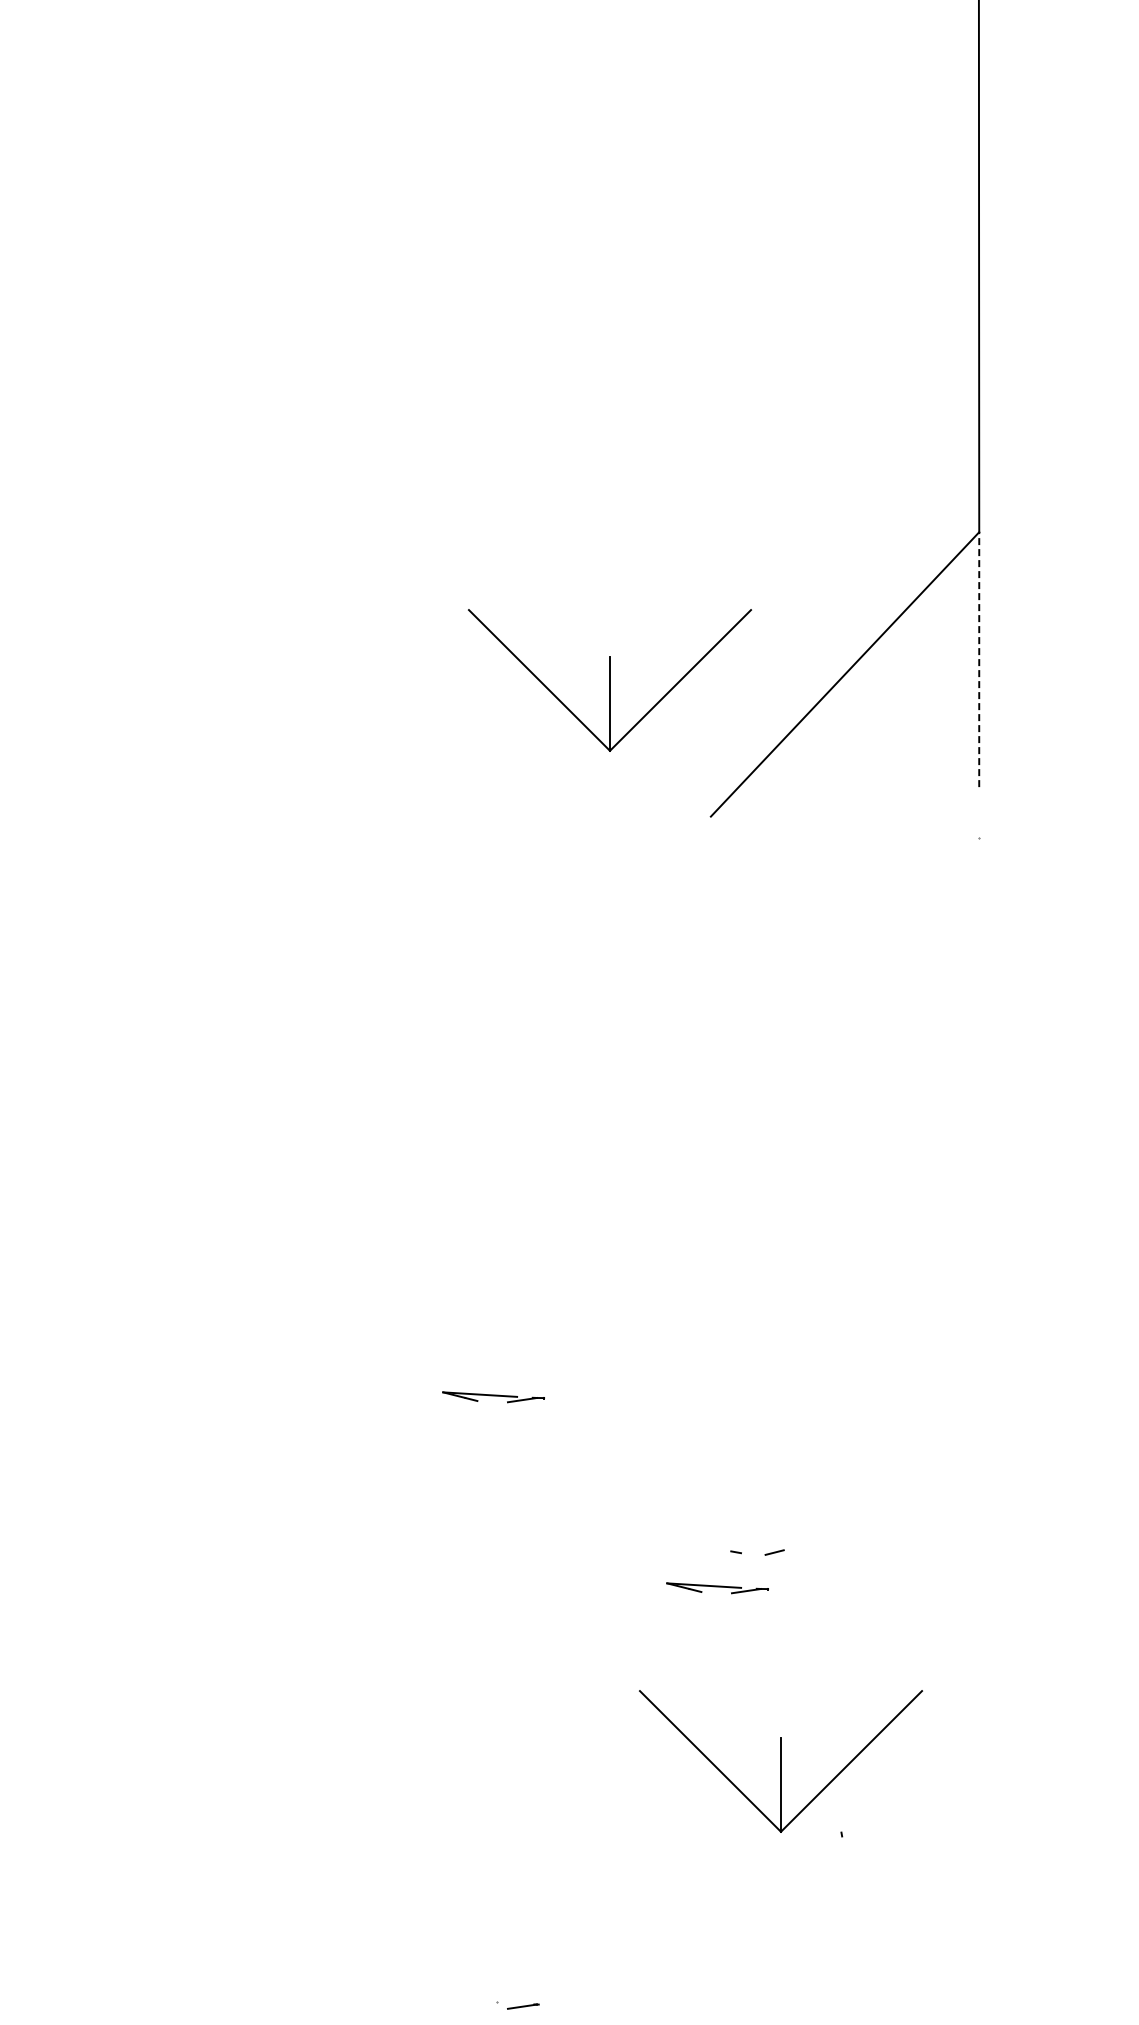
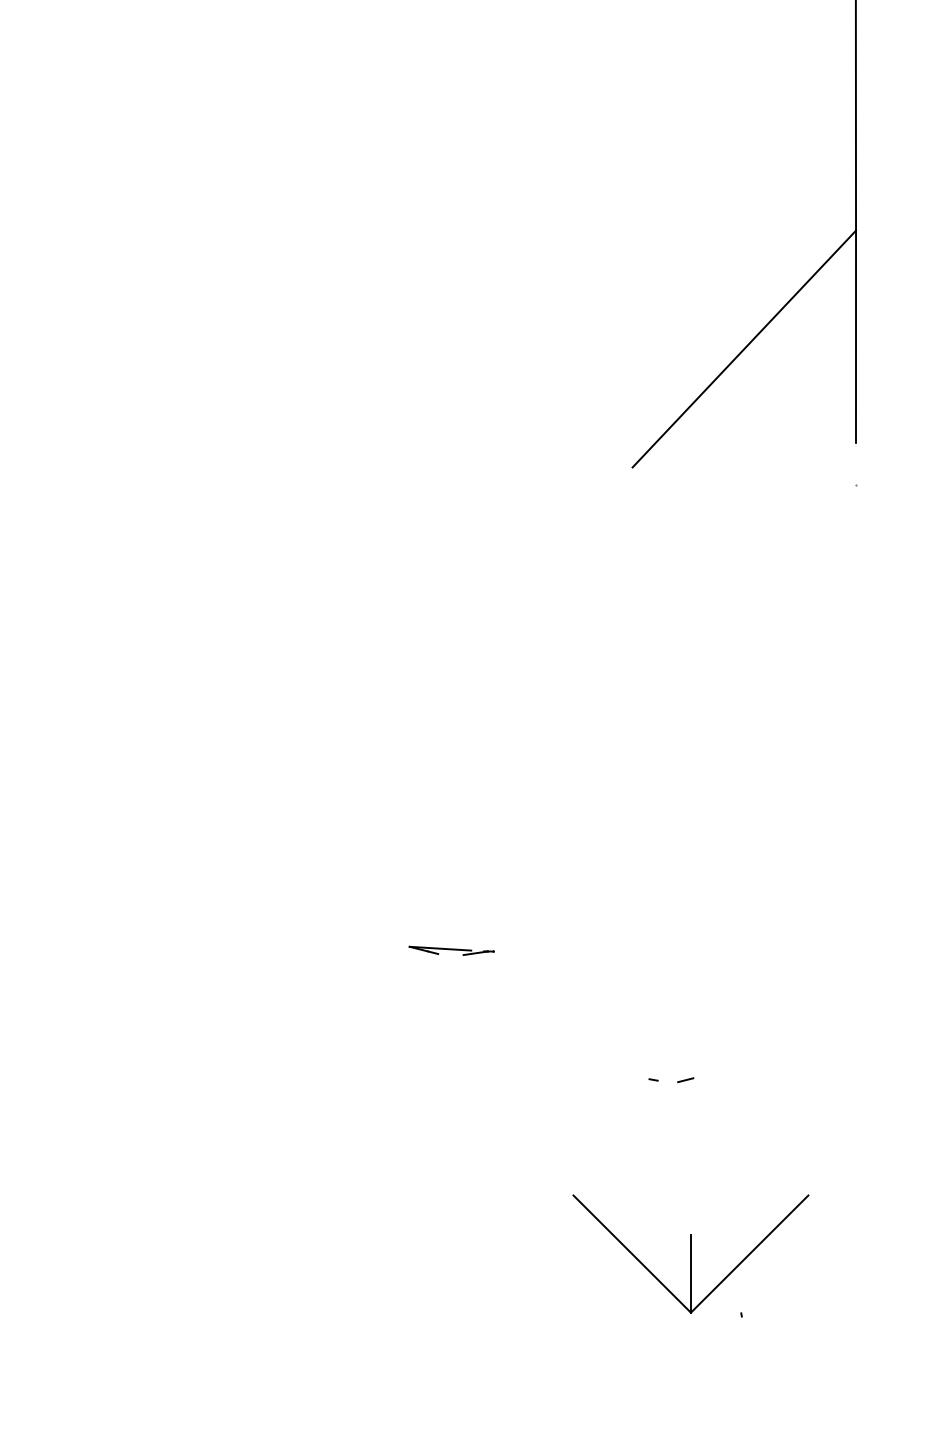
line: (979, 659) -> (856, 336), dashed -> solid
part: (609, 680) -> (548, 354), removed
part: (717, 1588) -> (638, 1110), removed

